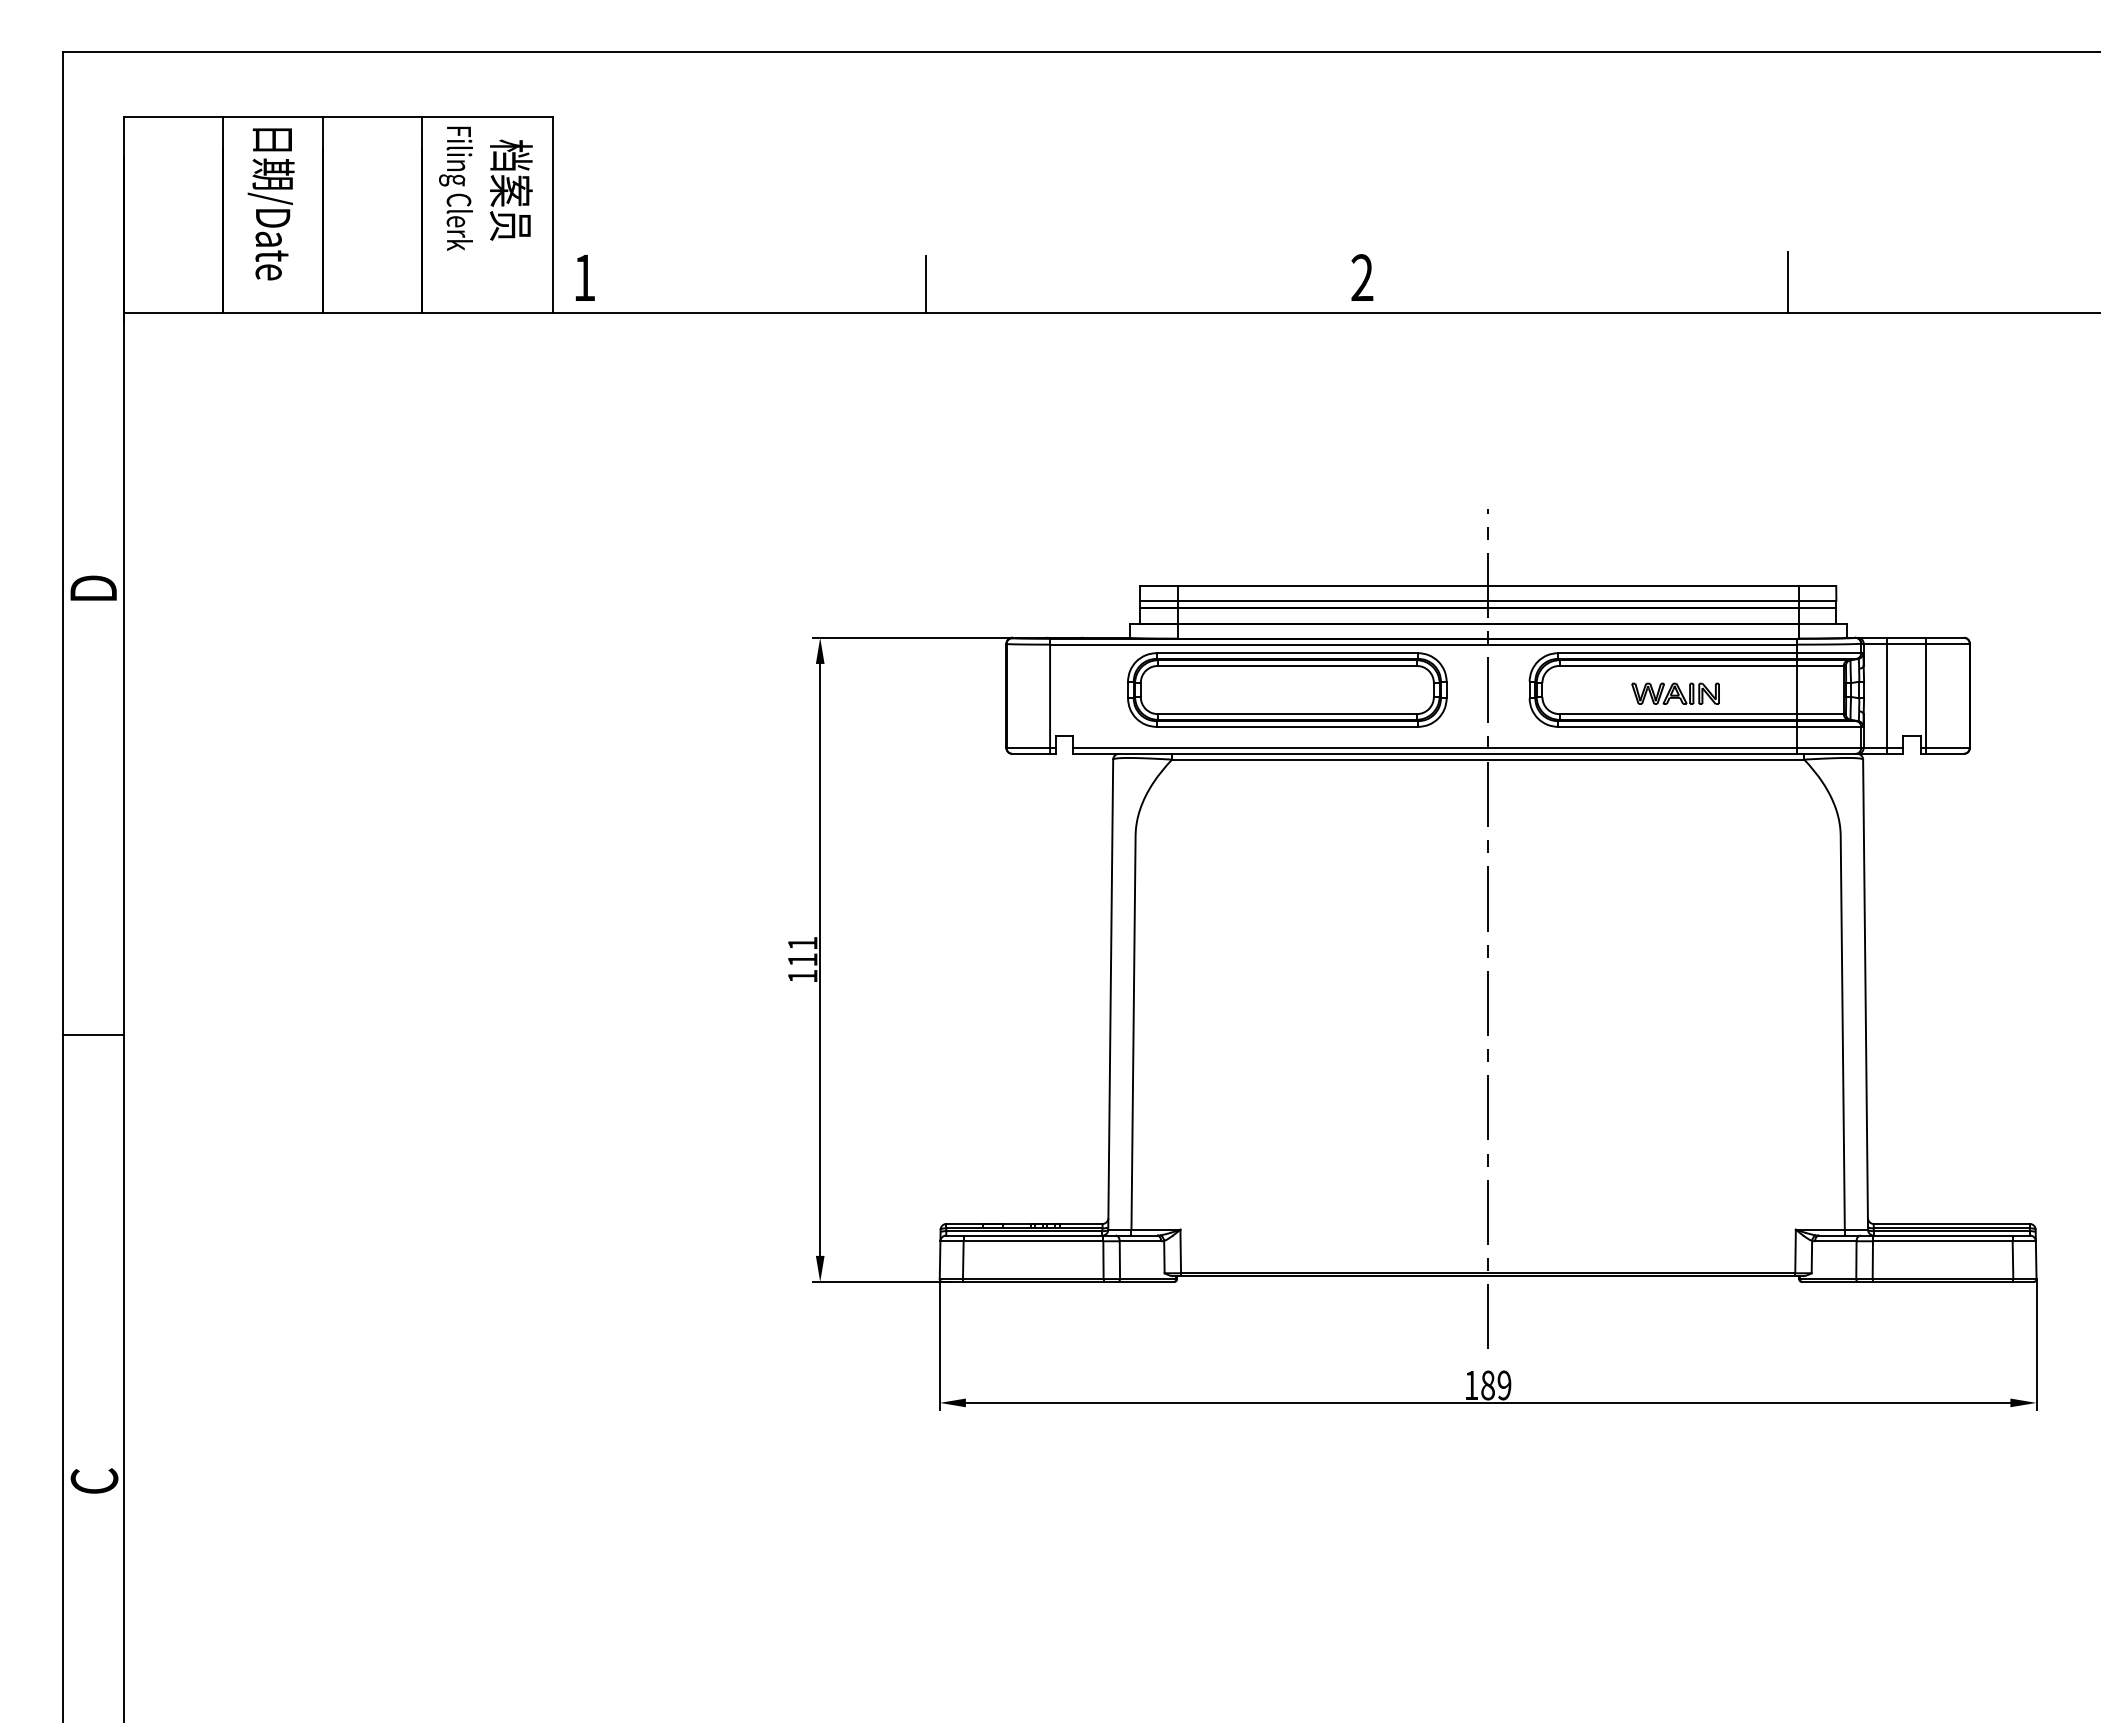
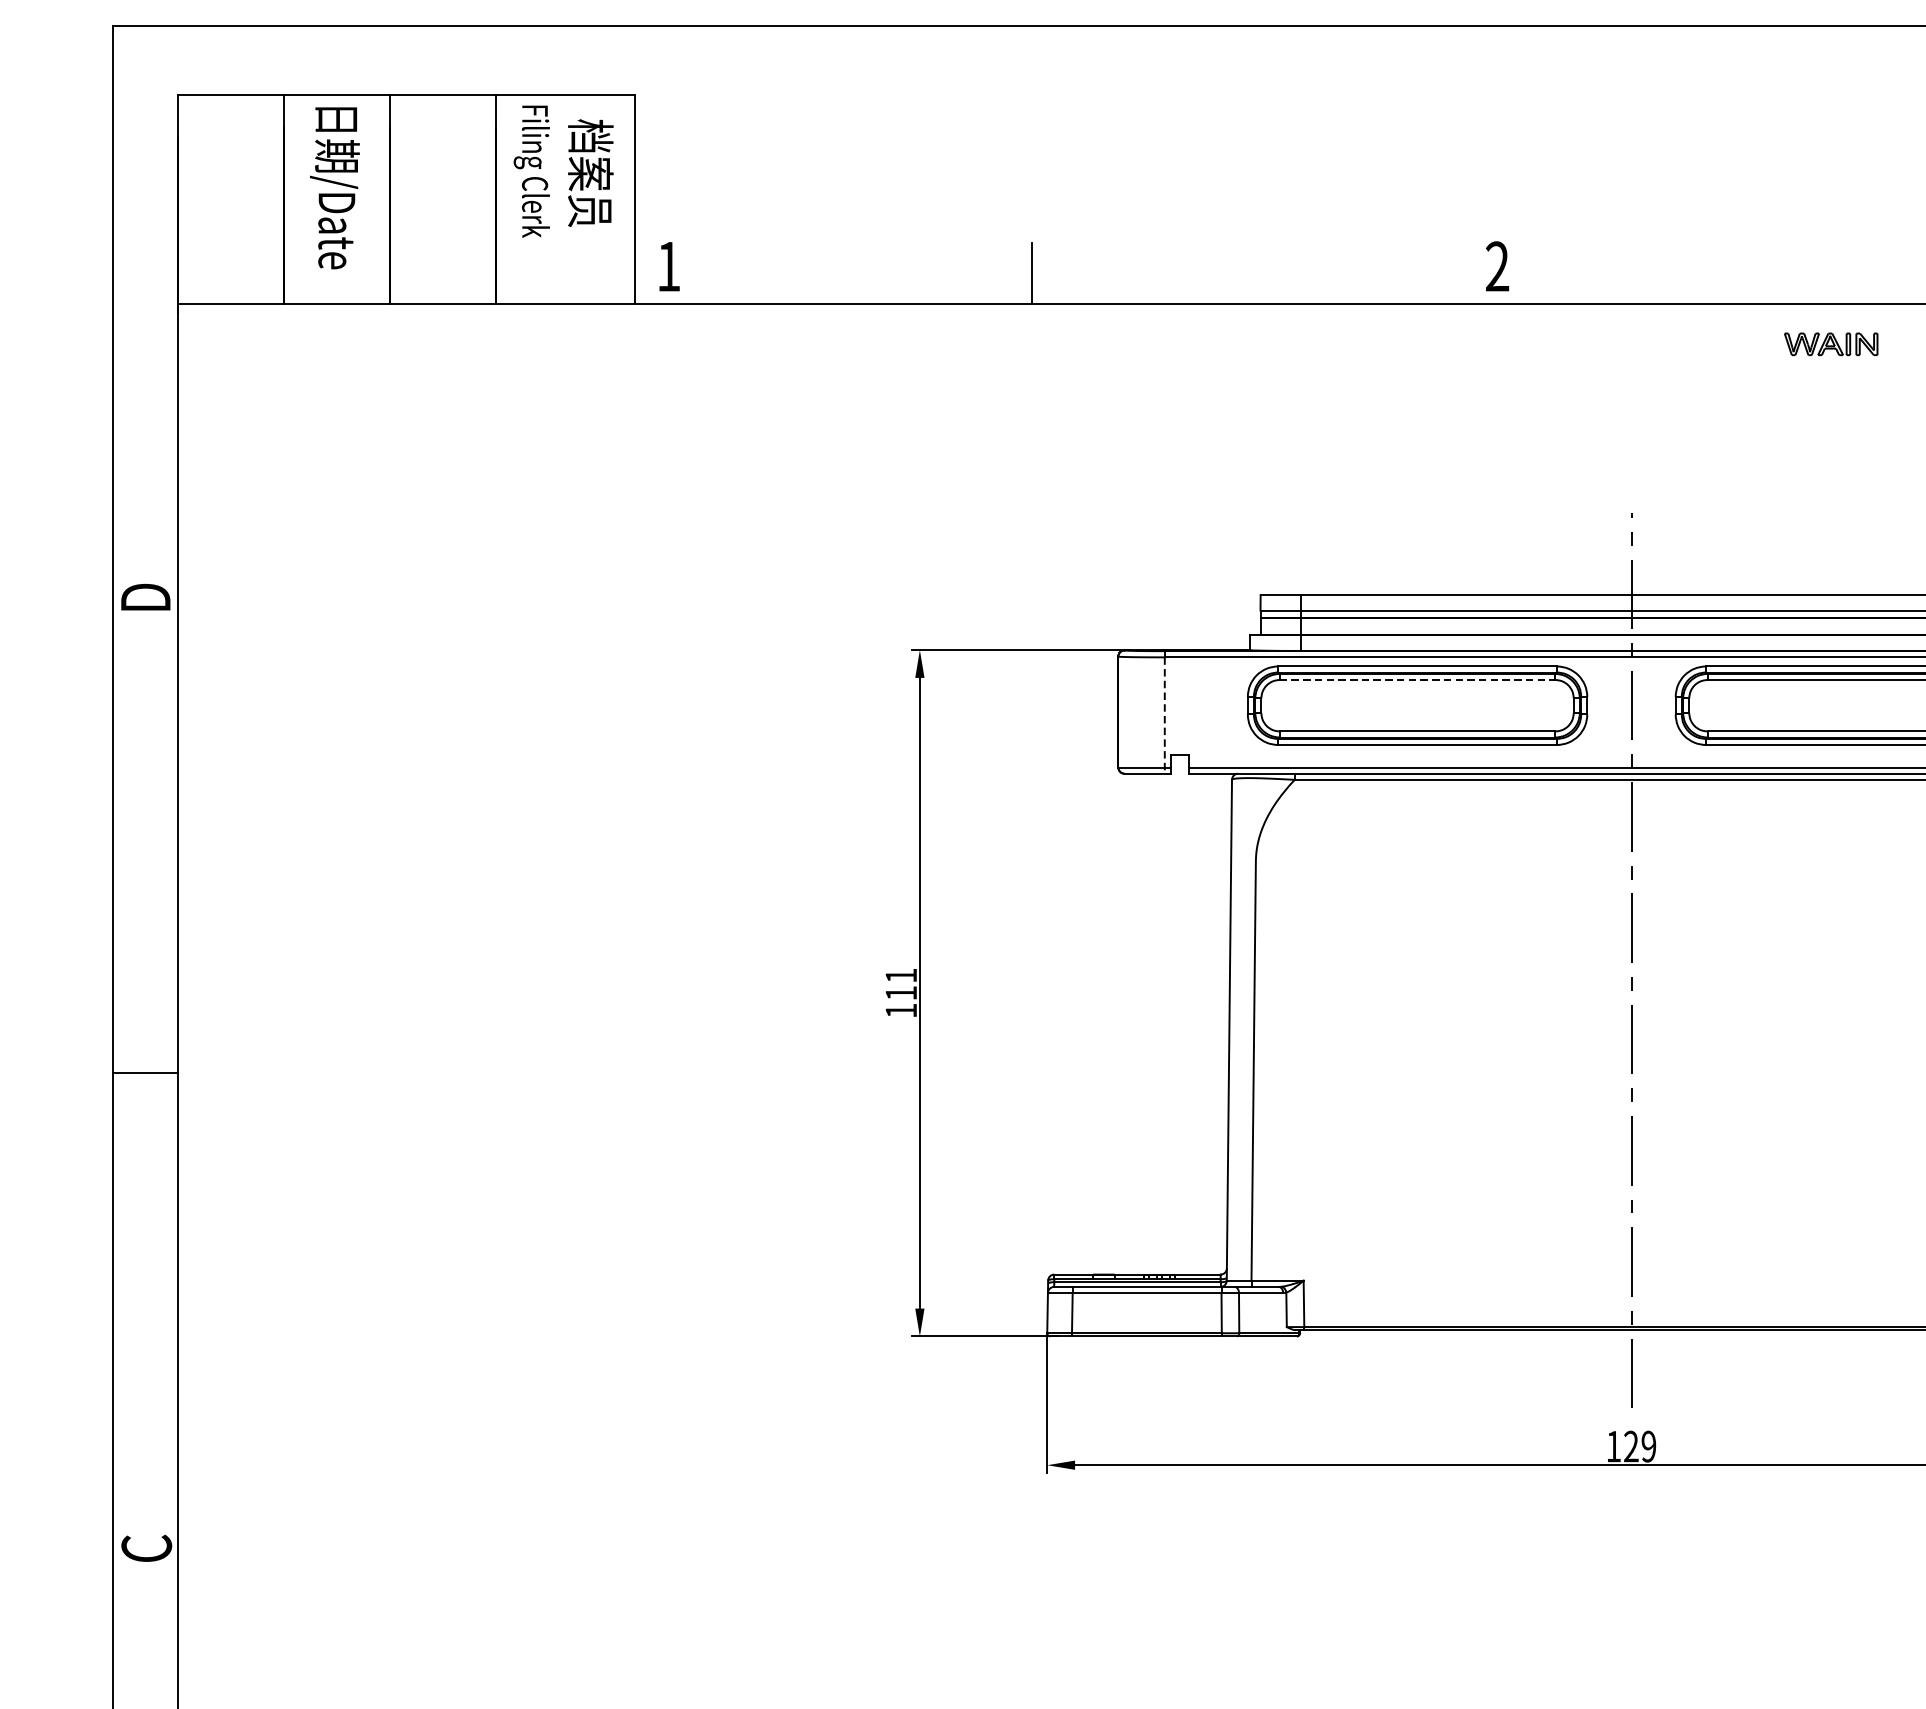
line: (1287, 665) -> (1417, 679), solid -> dashed
part: (1675, 693) -> (1831, 343), moved
line: (1050, 699) -> (1165, 715), solid -> dashed
text: (1487, 1385) -> (1630, 1446), 189 -> 129

